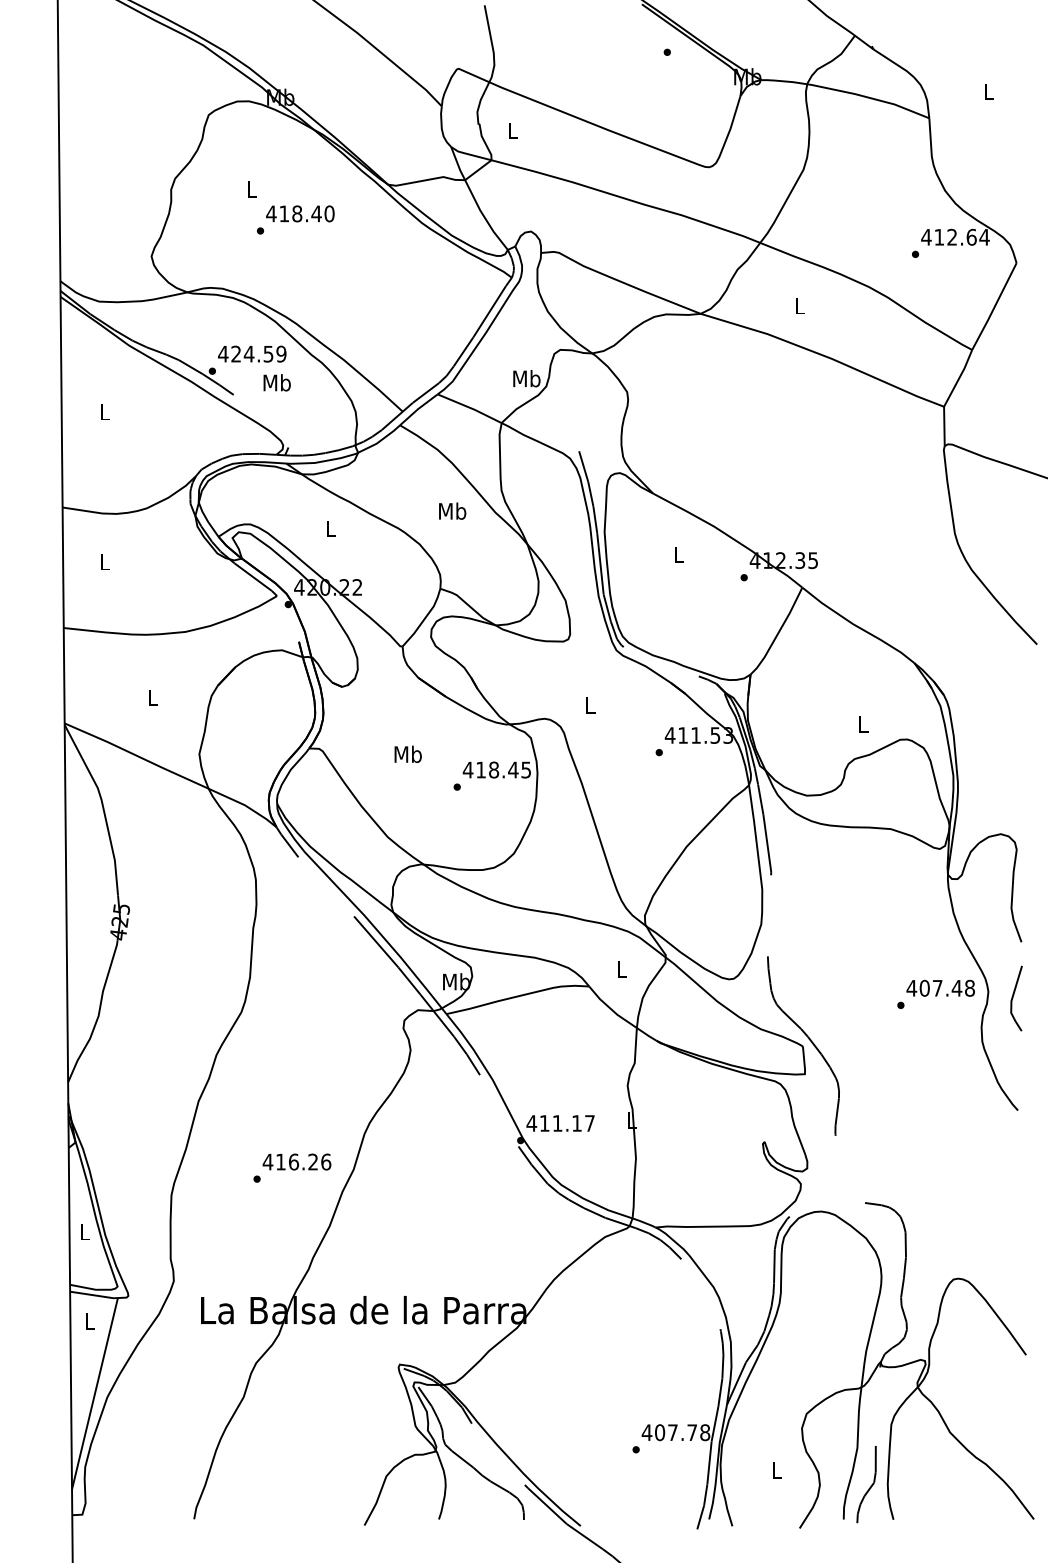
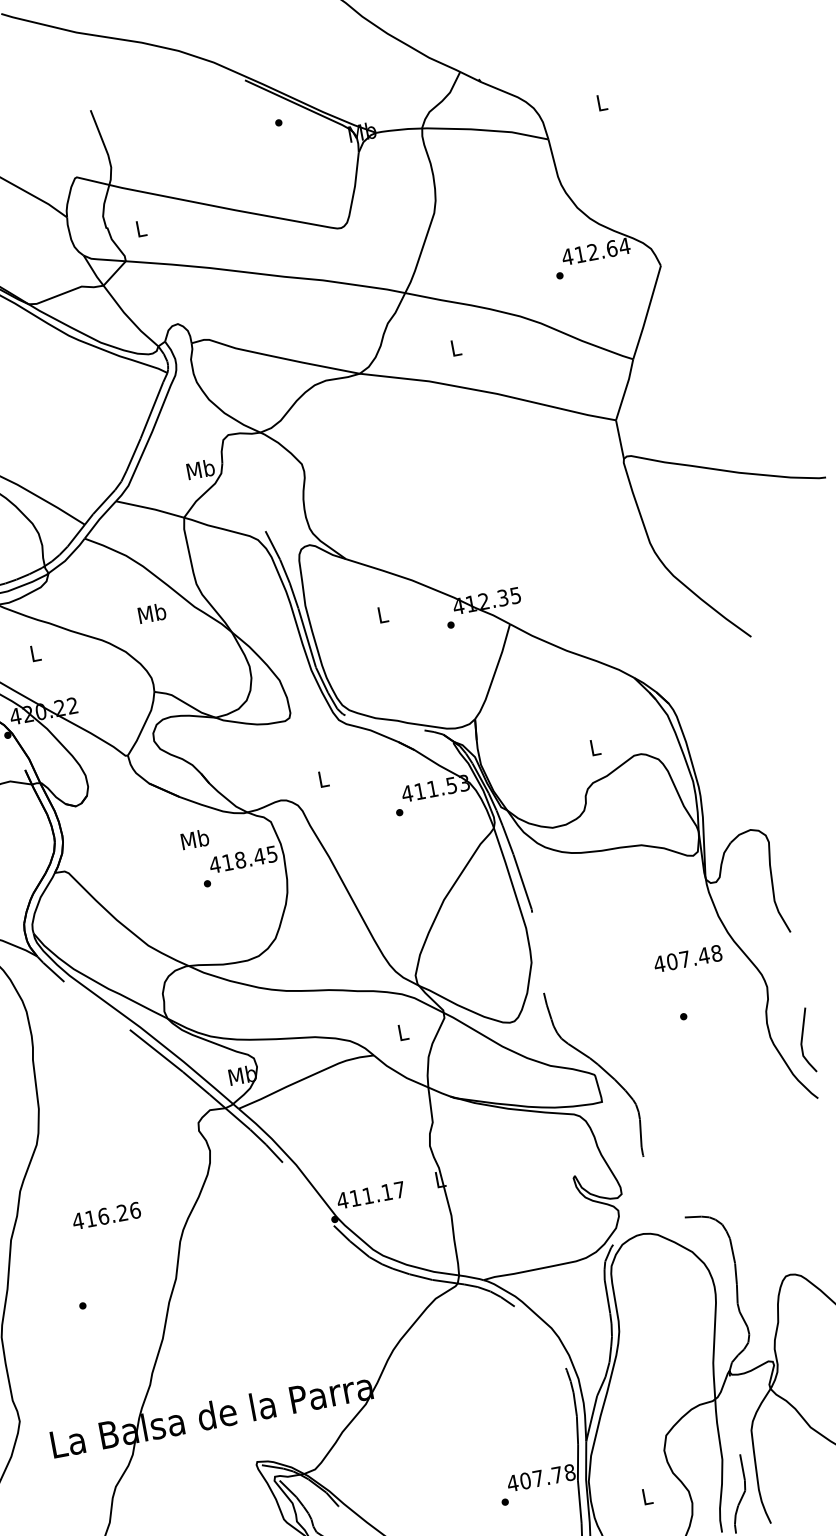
text: (407, 753) -> (194, 838), moved
text: (940, 987) -> (687, 958), moved
line: (1013, 998) -> (802, 1041), moved
text: (296, 1161) -> (106, 1215), moved

